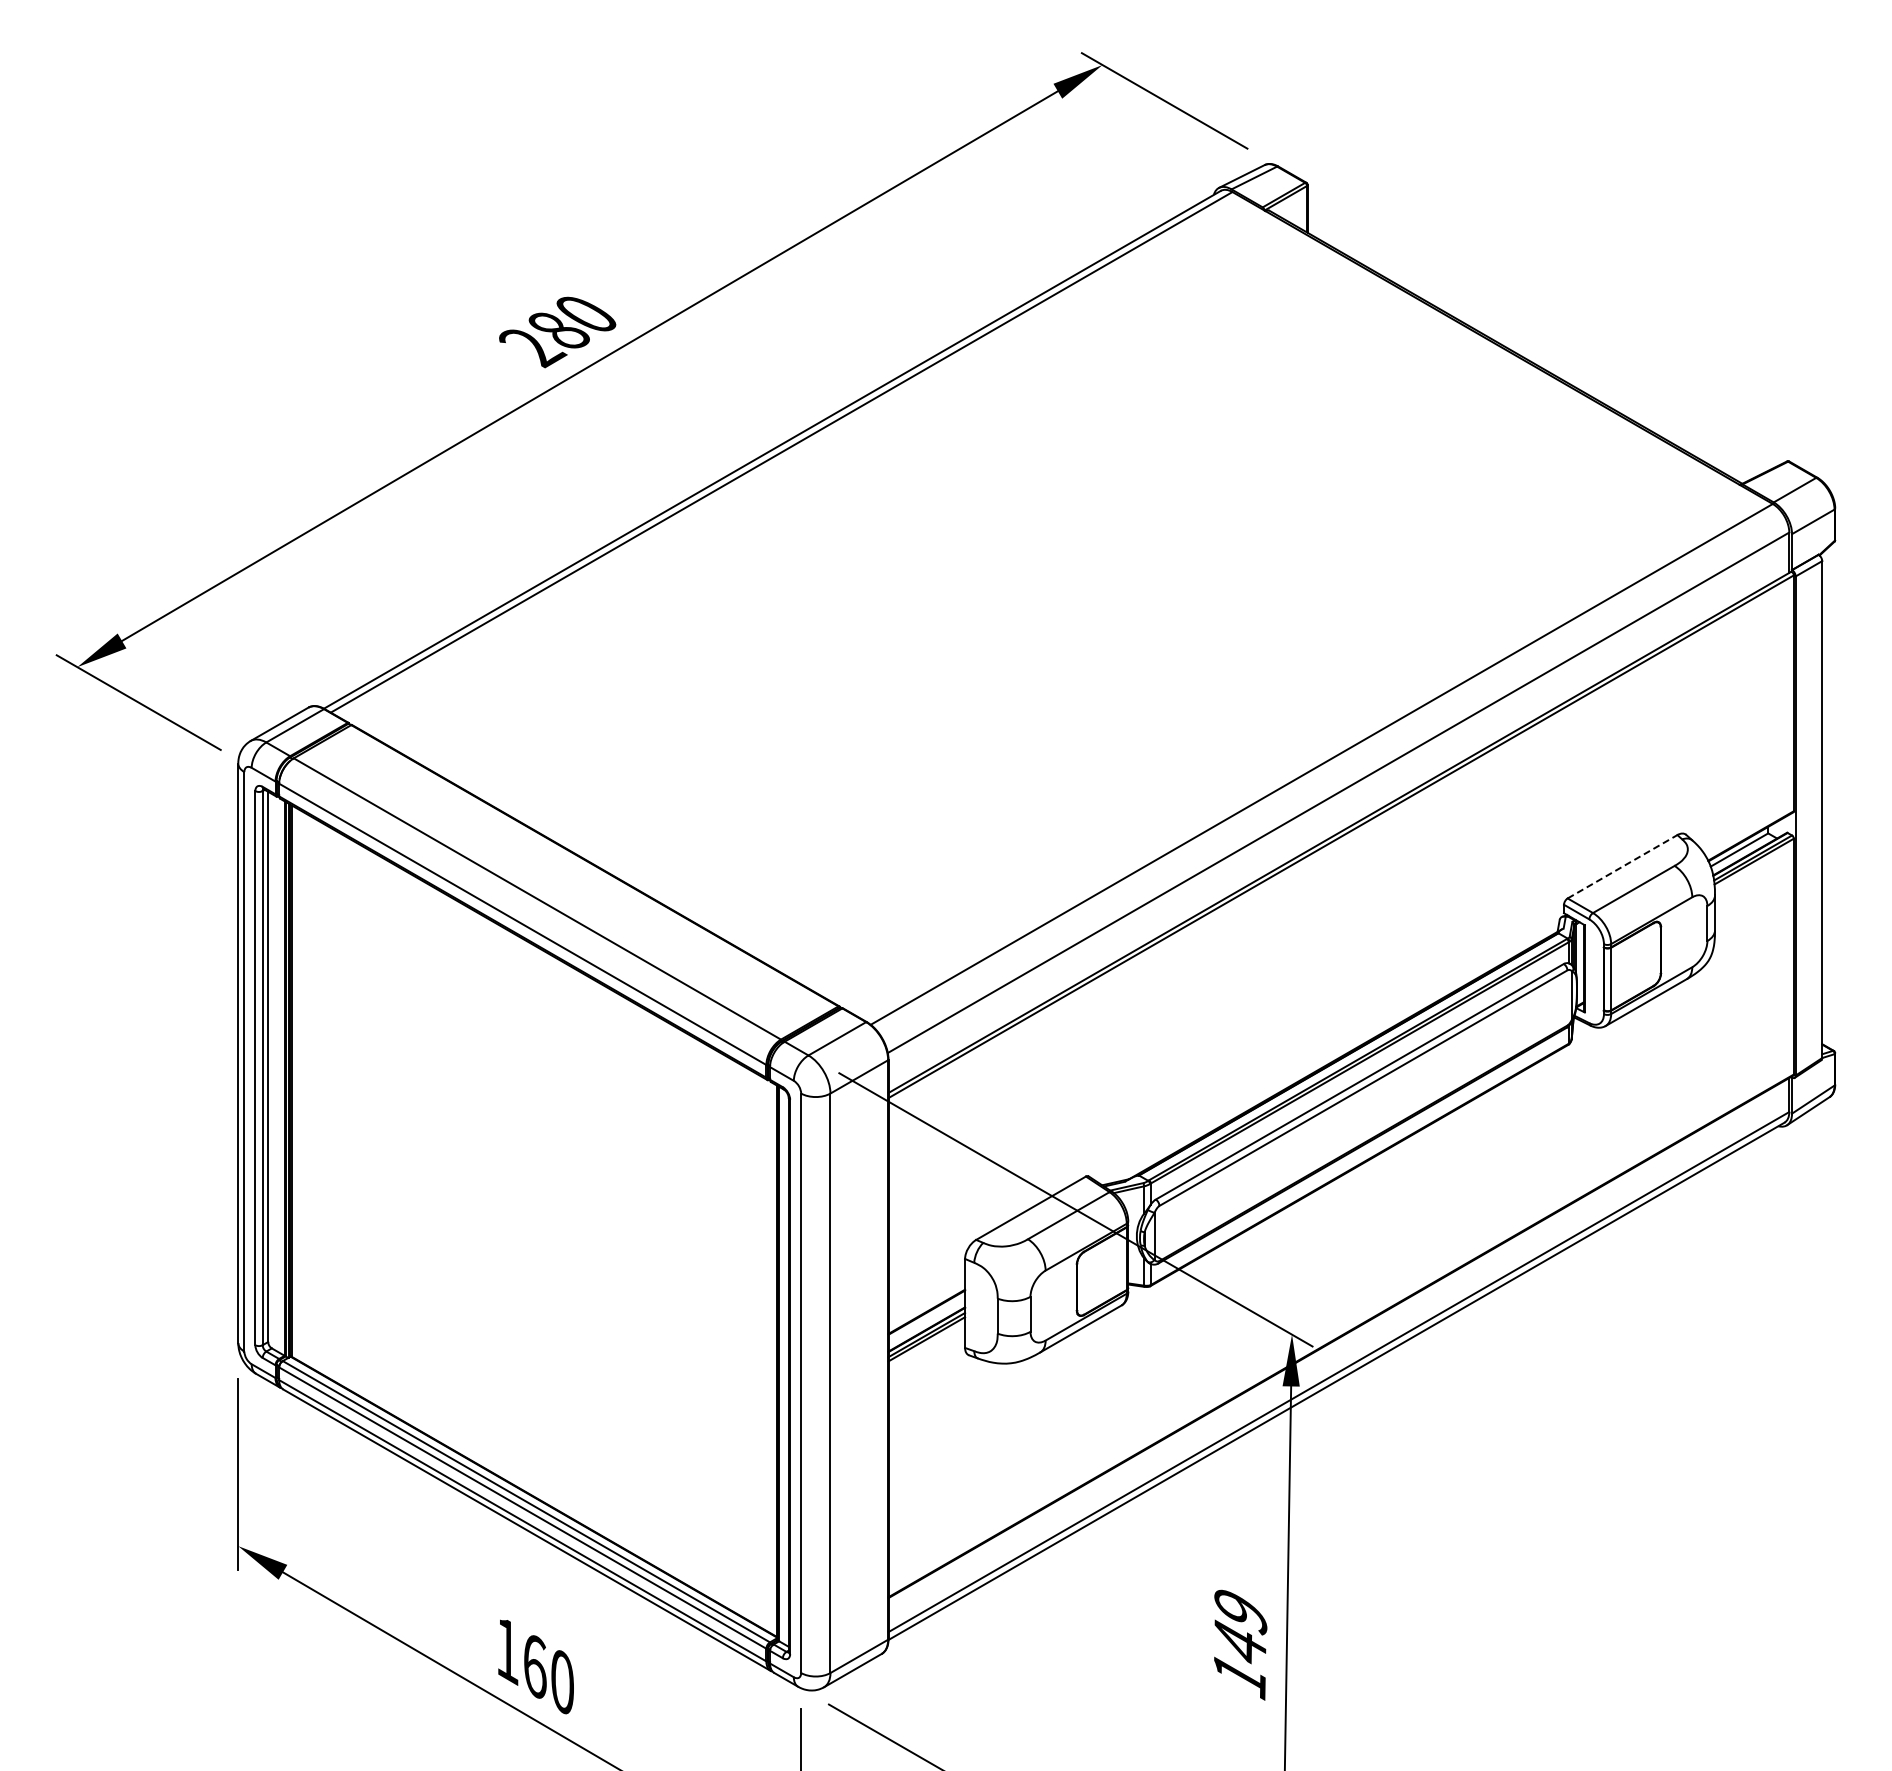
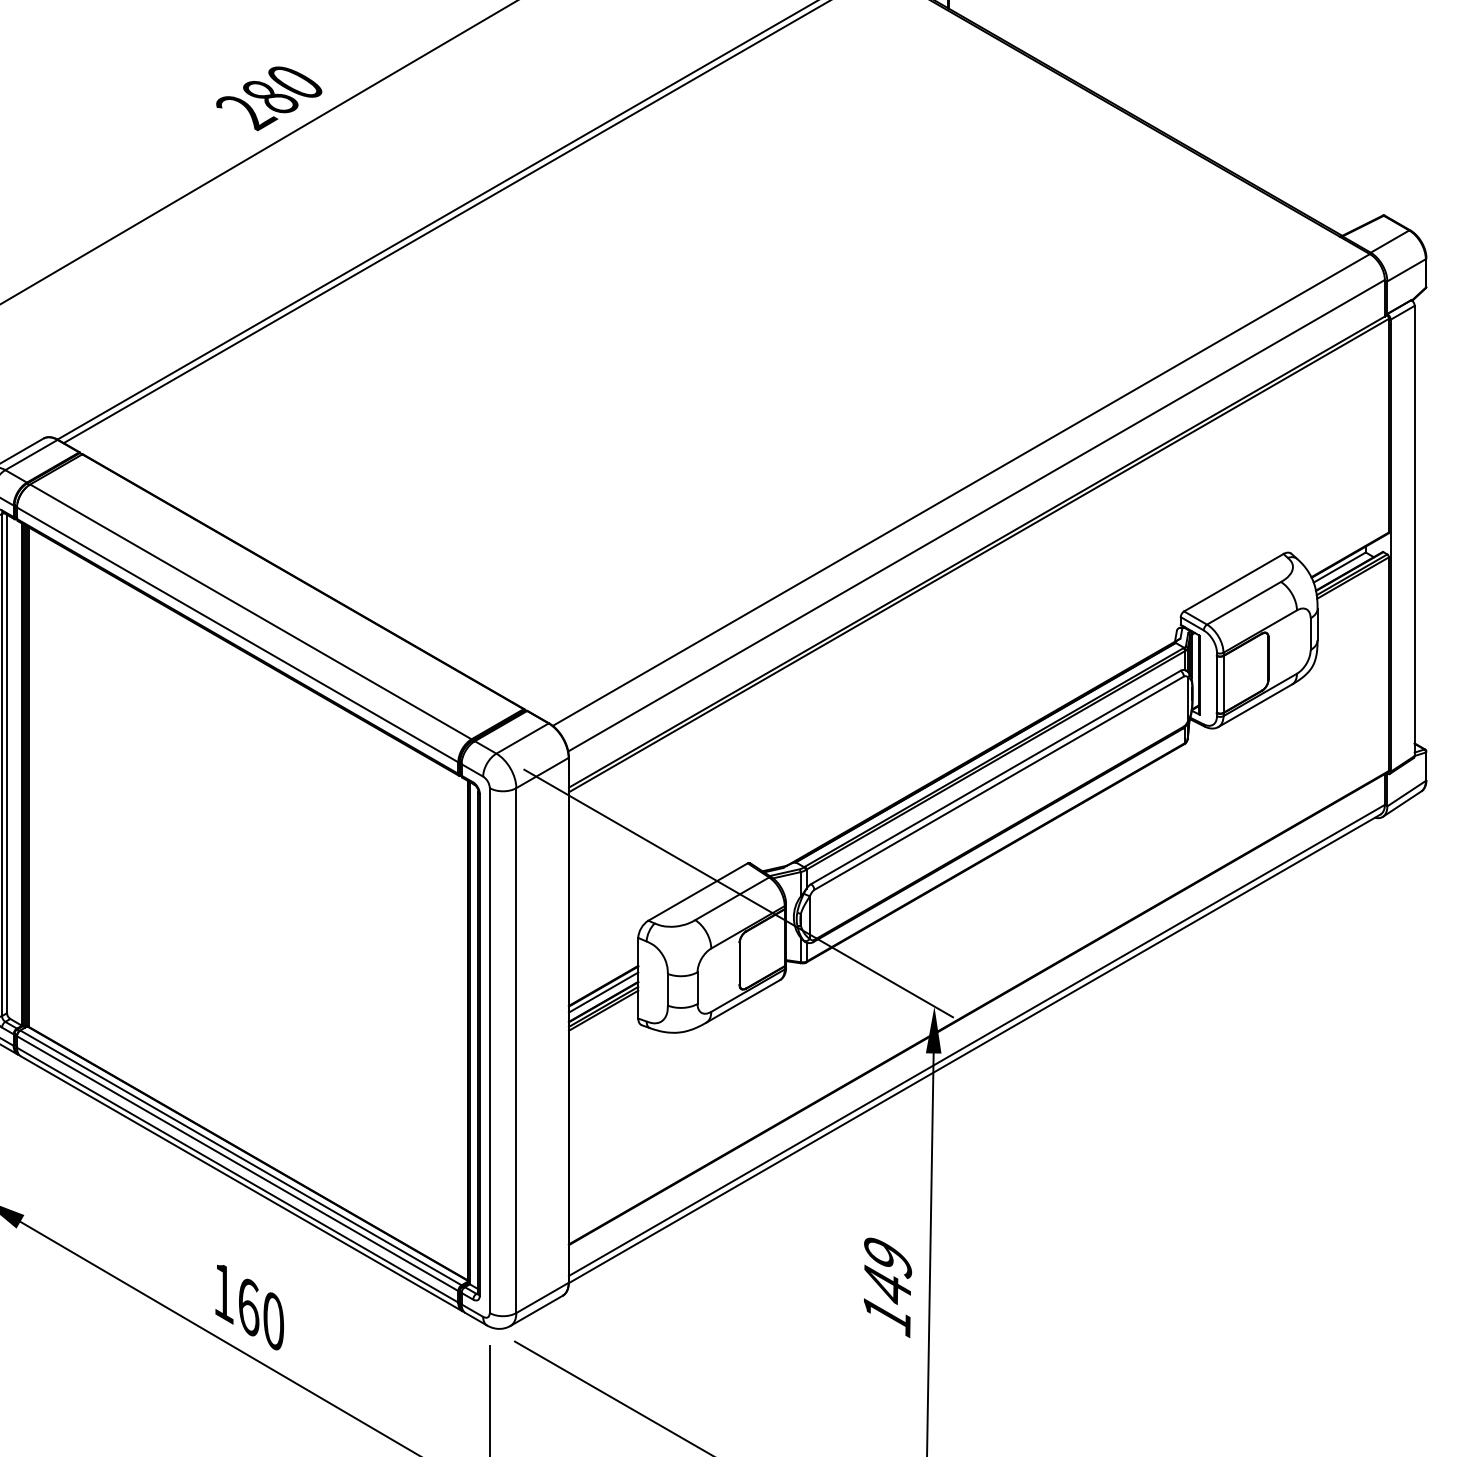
line: (1623, 866) -> (1234, 582), dashed -> solid
line: (926, 1319) -> (603, 992), added

